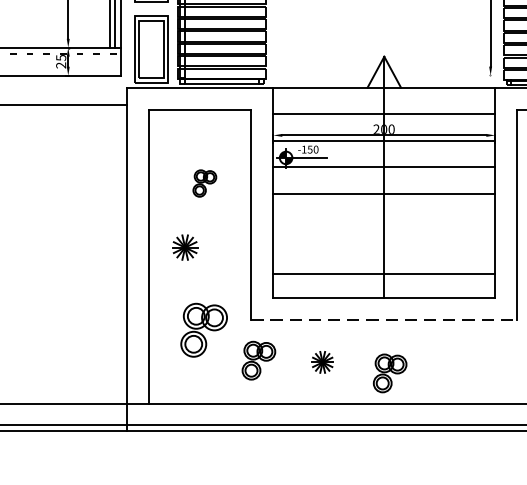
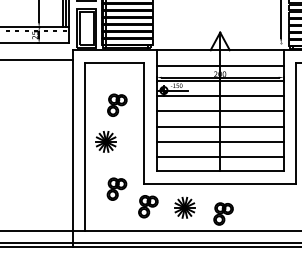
part: (205, 182) -> (117, 104), size x1.43
line: (383, 220) -> (219, 126), added
part: (184, 246) -> (105, 141), size x1.43
line: (383, 246) -> (219, 141), added
line: (384, 320) -> (220, 183), dashed -> solid
part: (203, 328) -> (116, 188), size x0.71
part: (321, 362) -> (184, 207), size x1.67

